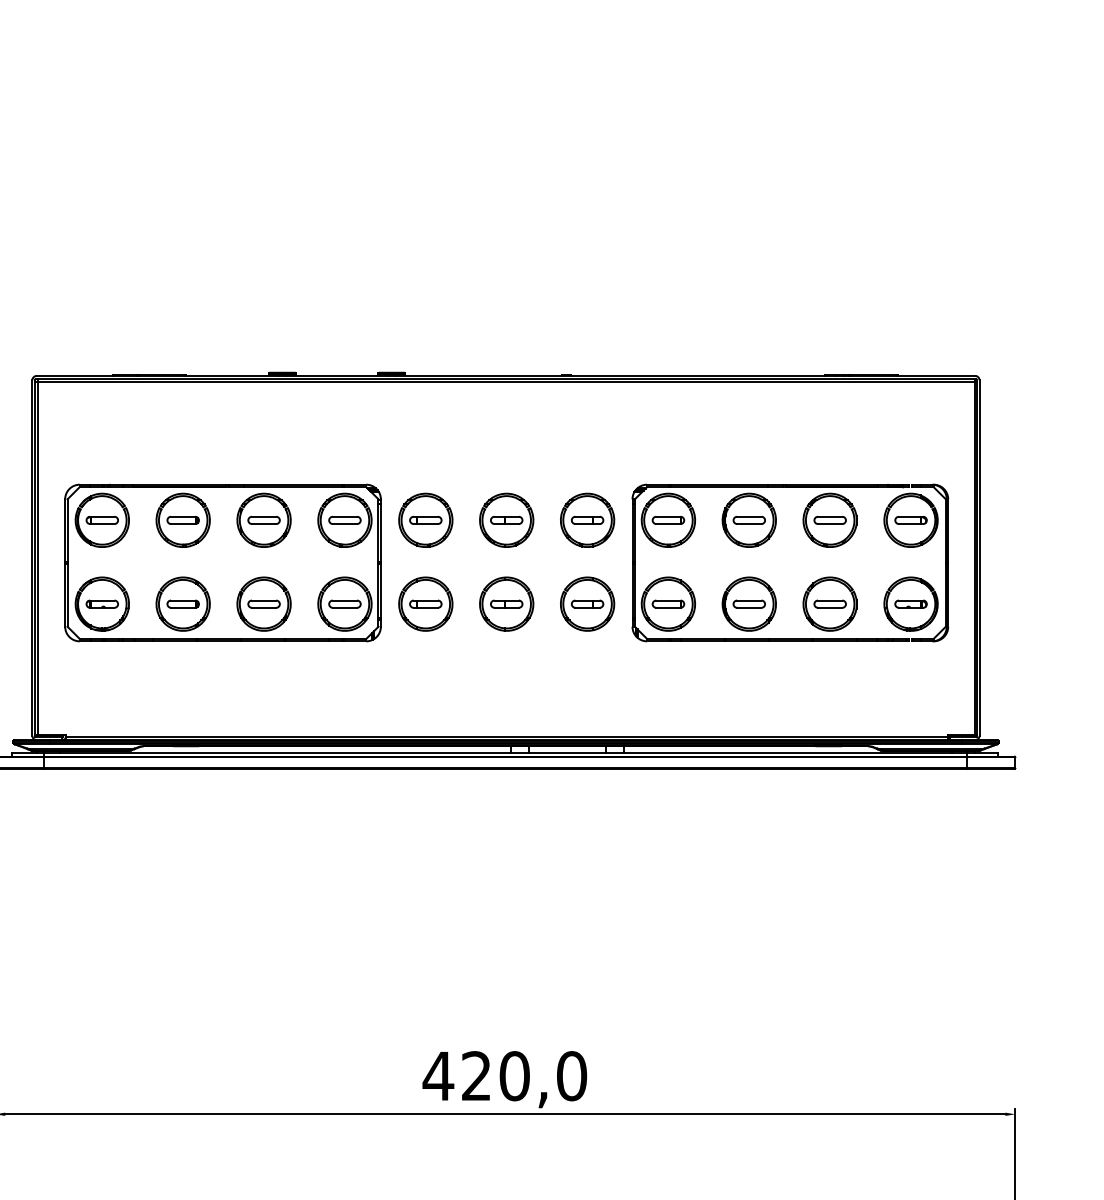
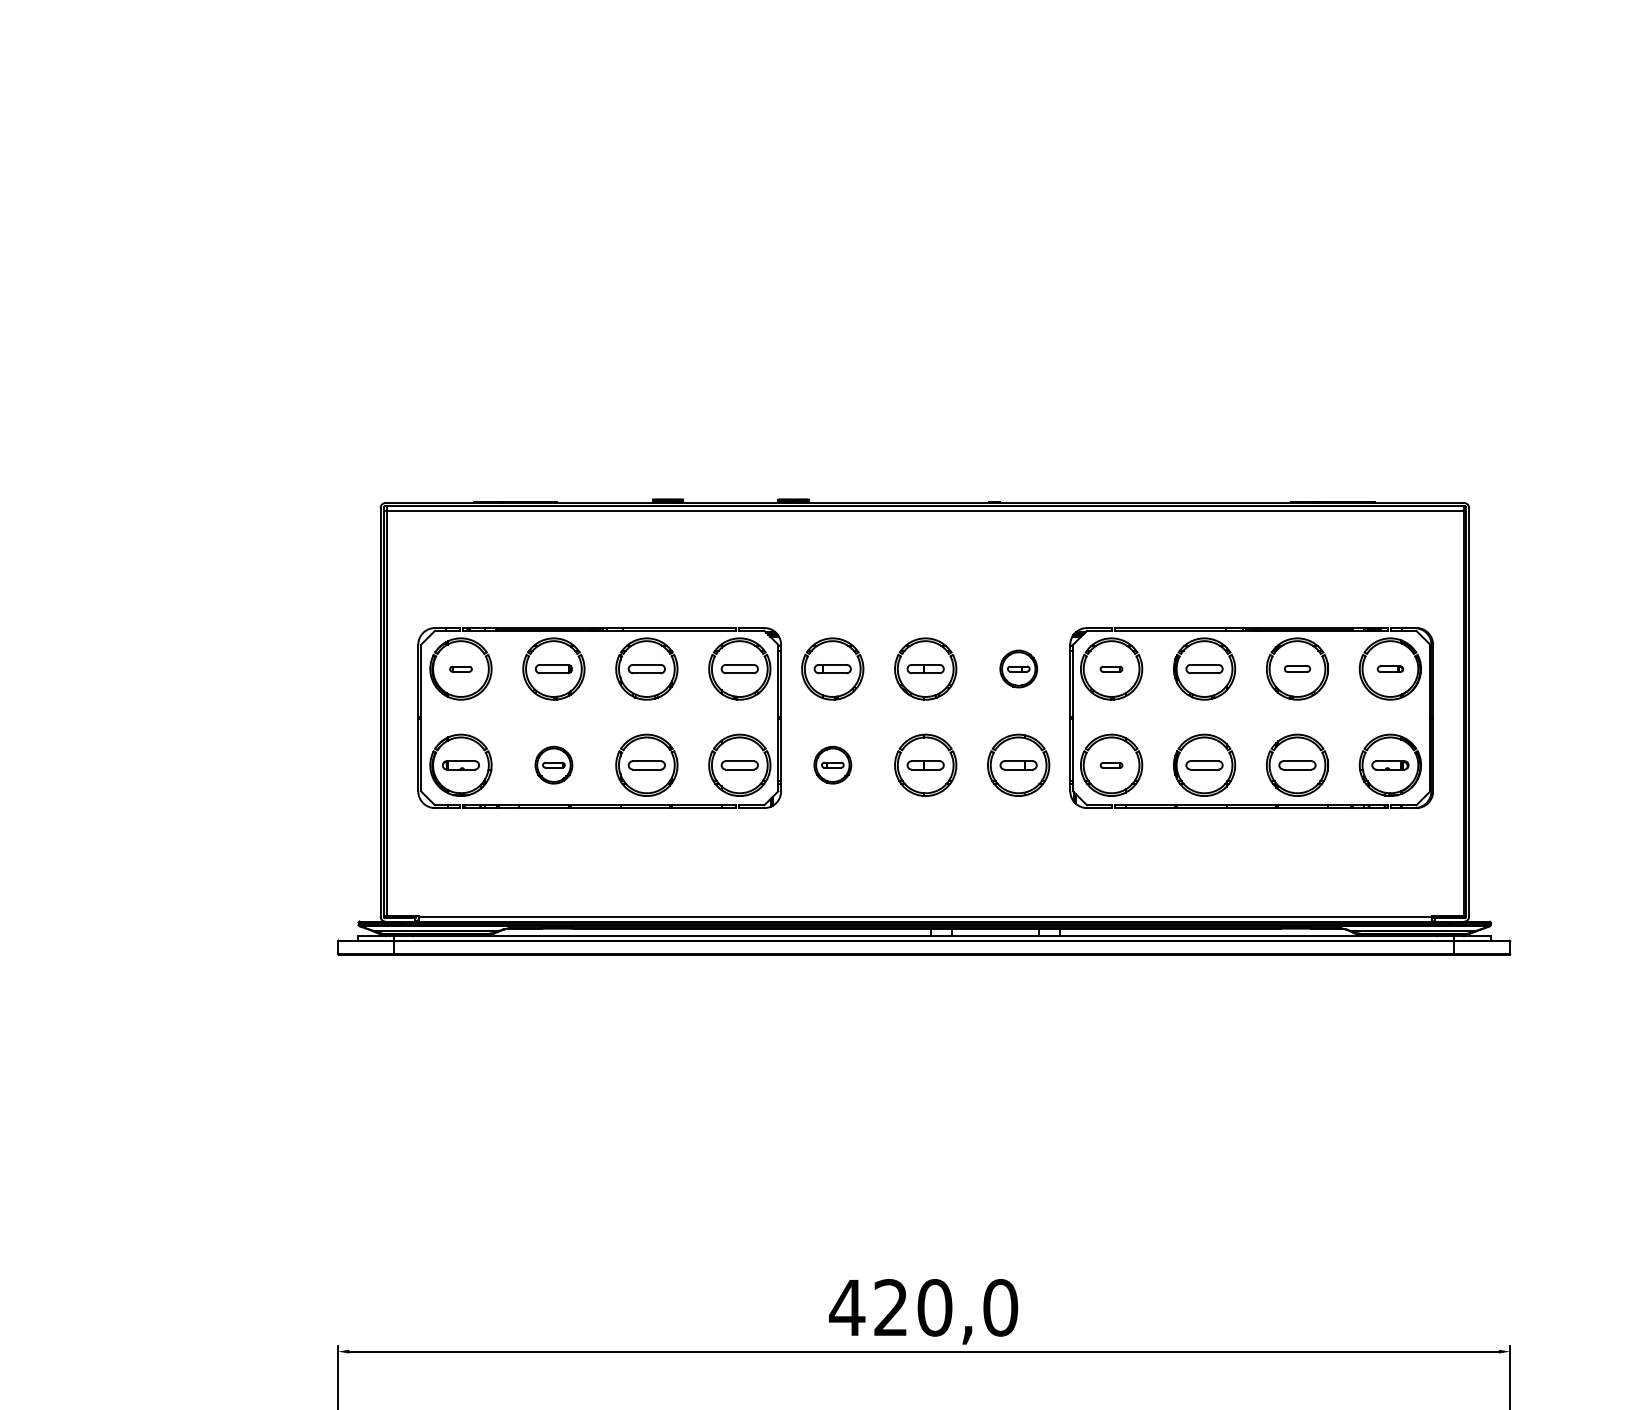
part: (587, 519) -> (1018, 668), size x0.6
part: (830, 519) -> (1297, 668), size x0.7
part: (101, 520) -> (460, 669), size x0.6
part: (668, 520) -> (1111, 669), size x0.6
part: (911, 520) -> (1390, 669), size x0.7
part: (182, 603) -> (553, 764), size x0.6
part: (425, 603) -> (832, 764), size x0.6
part: (668, 604) -> (1111, 765), size x0.6

